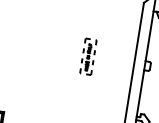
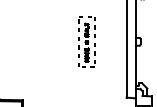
part: (88, 56) -> (86, 41), size x1.67

